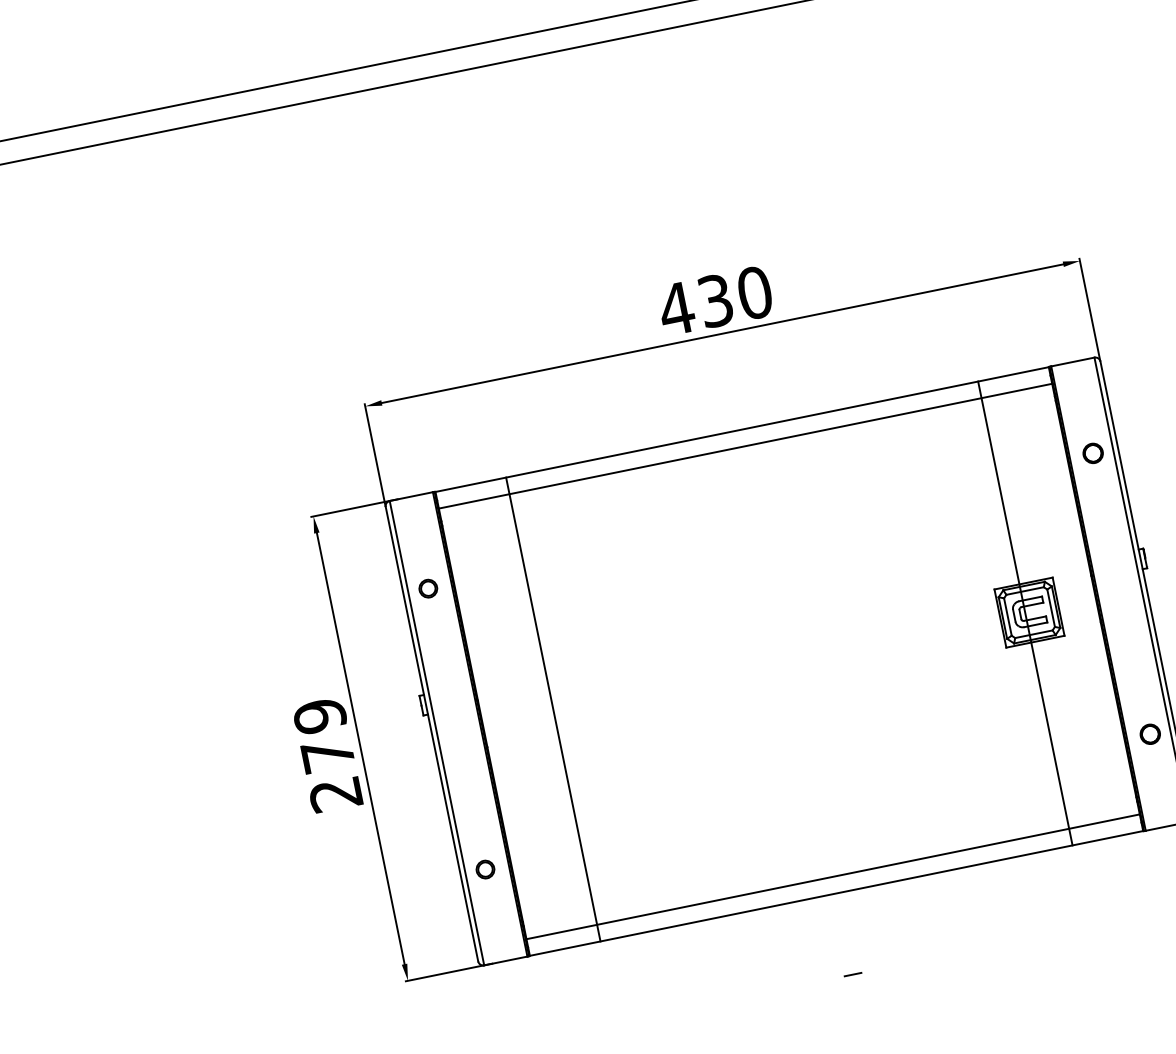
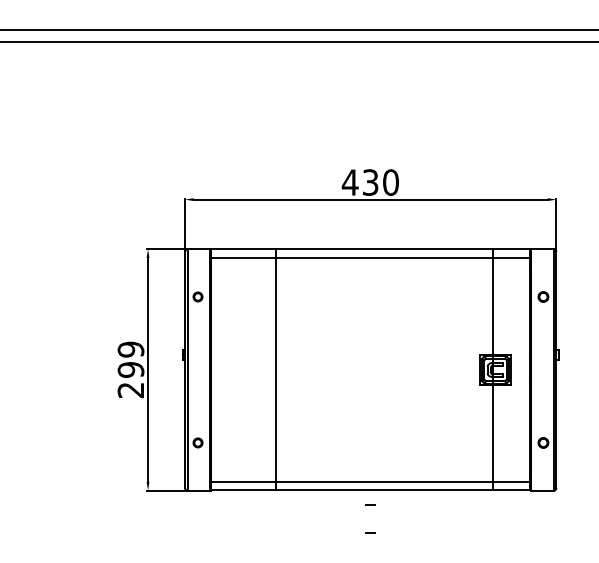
line: (553, 708) -> (276, 369), moved
text: (326, 754) -> (130, 369), 279 -> 299
line: (841, 920) -> (370, 504), added

